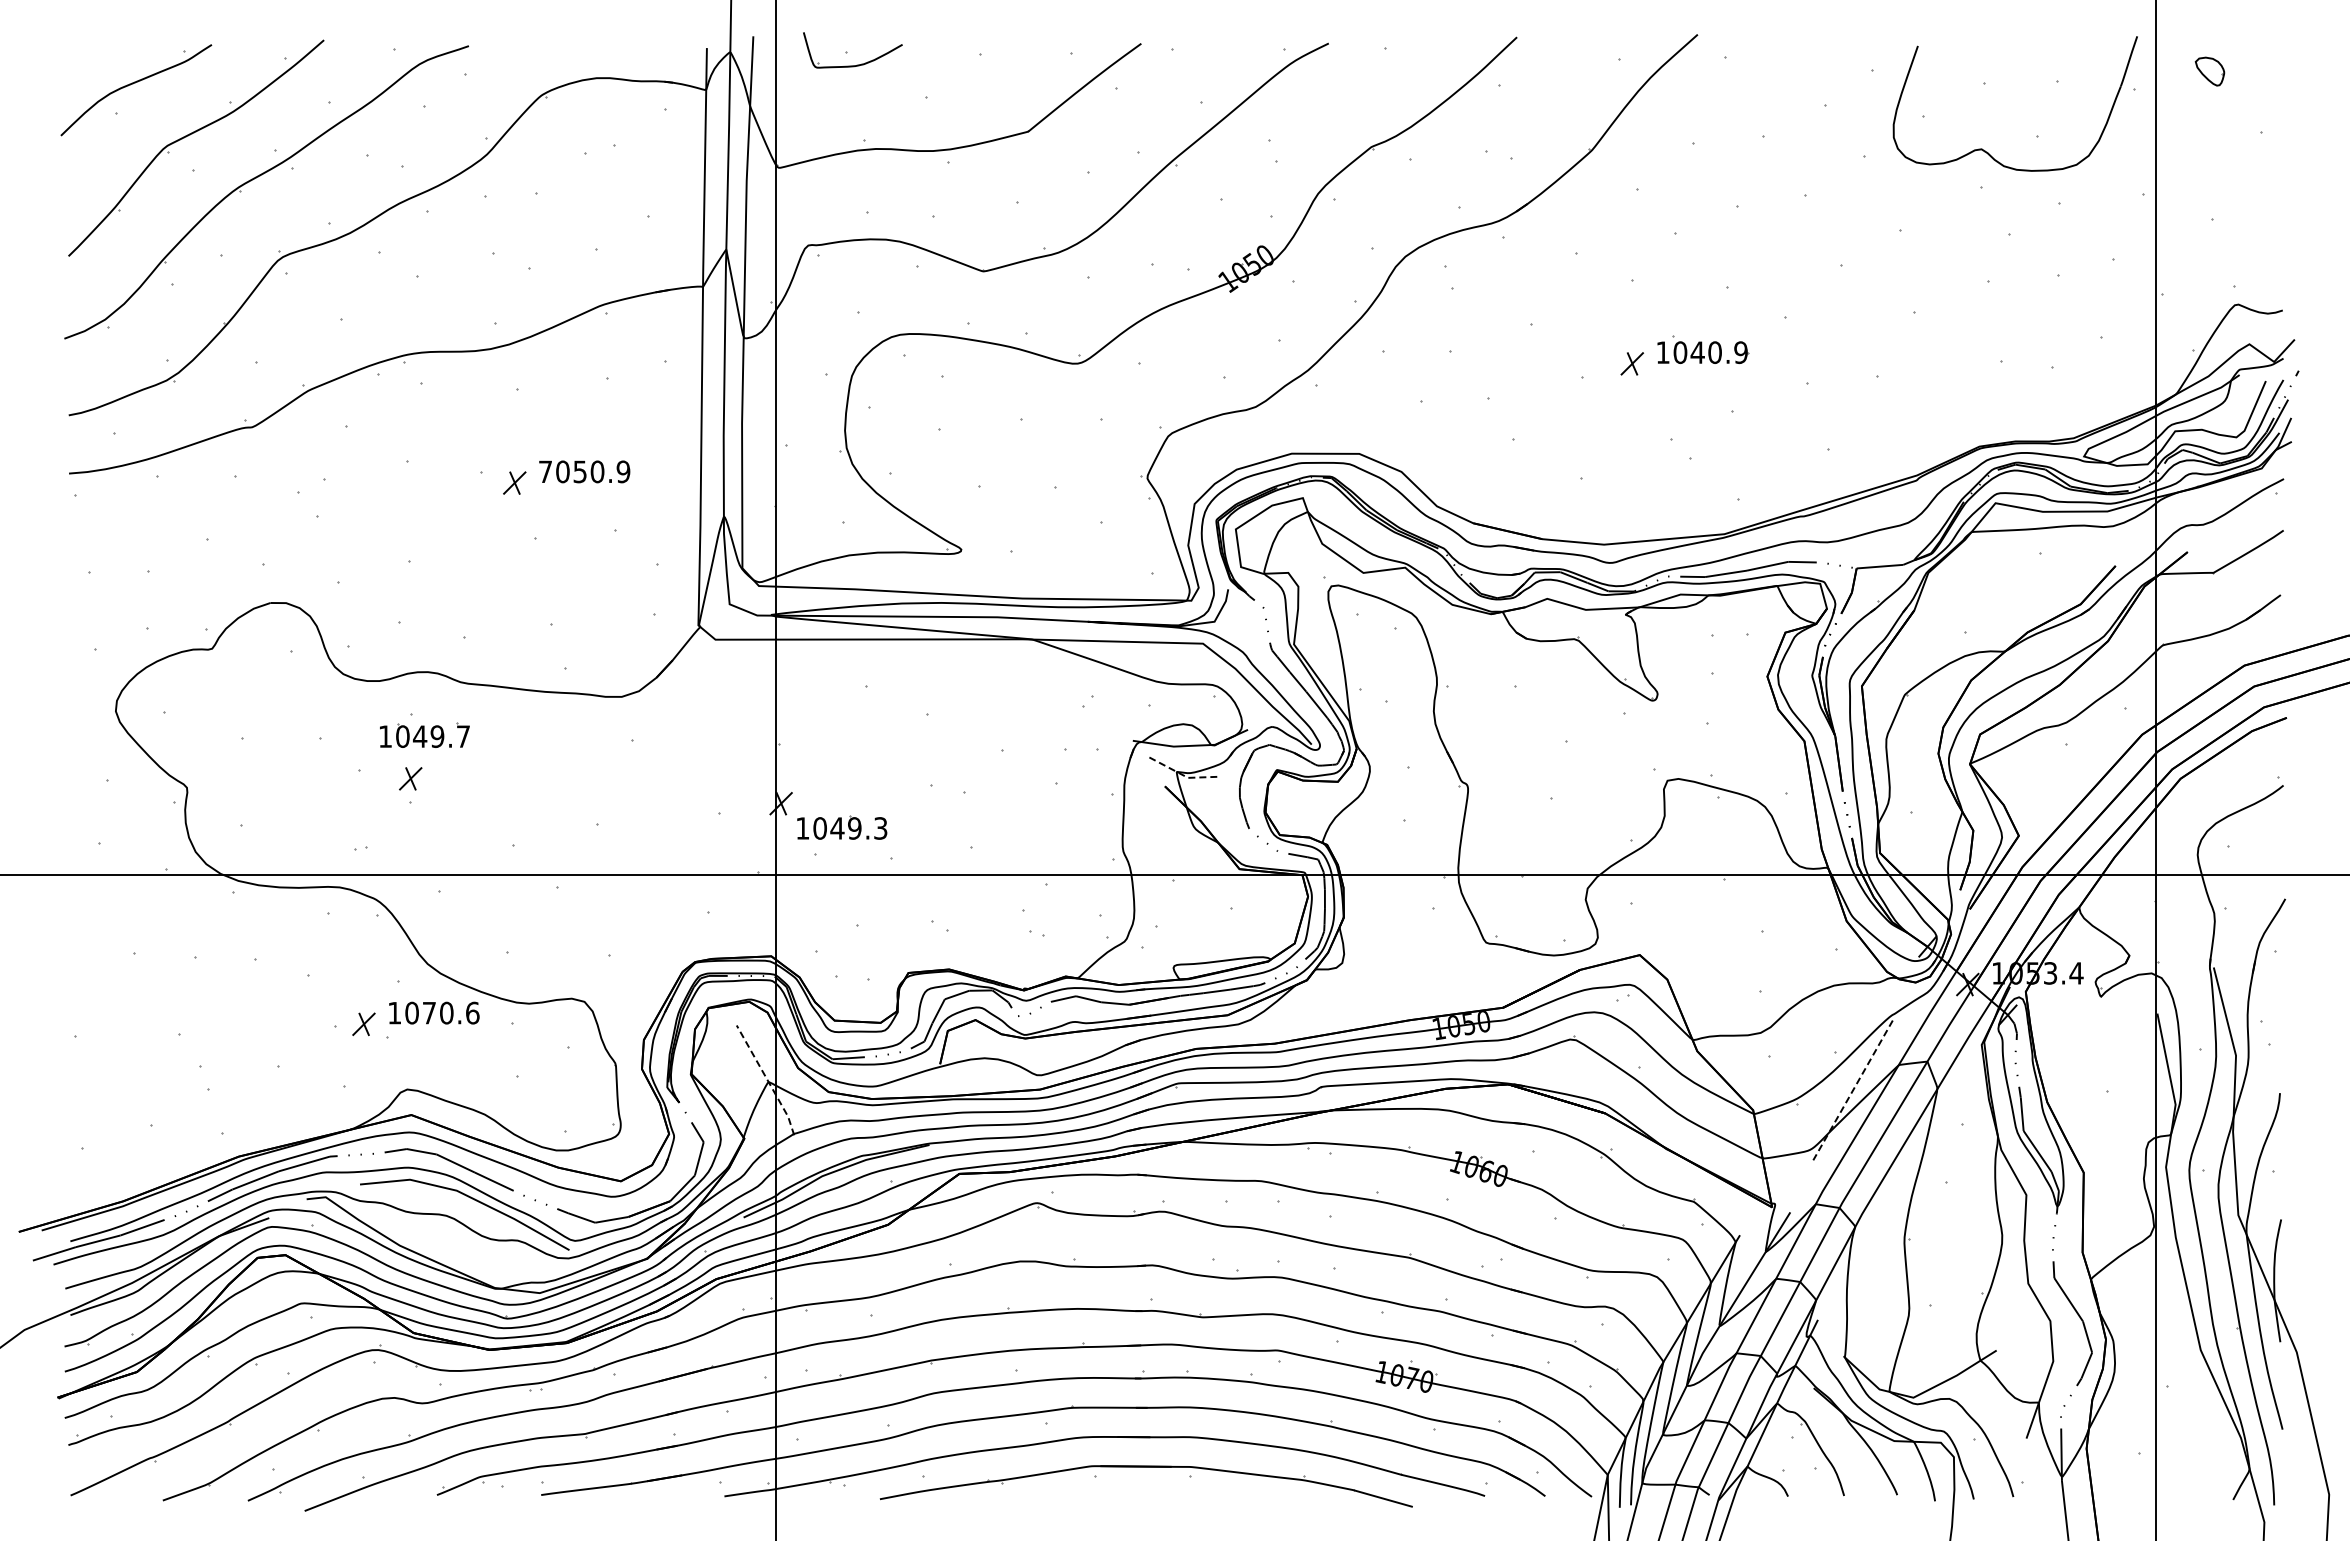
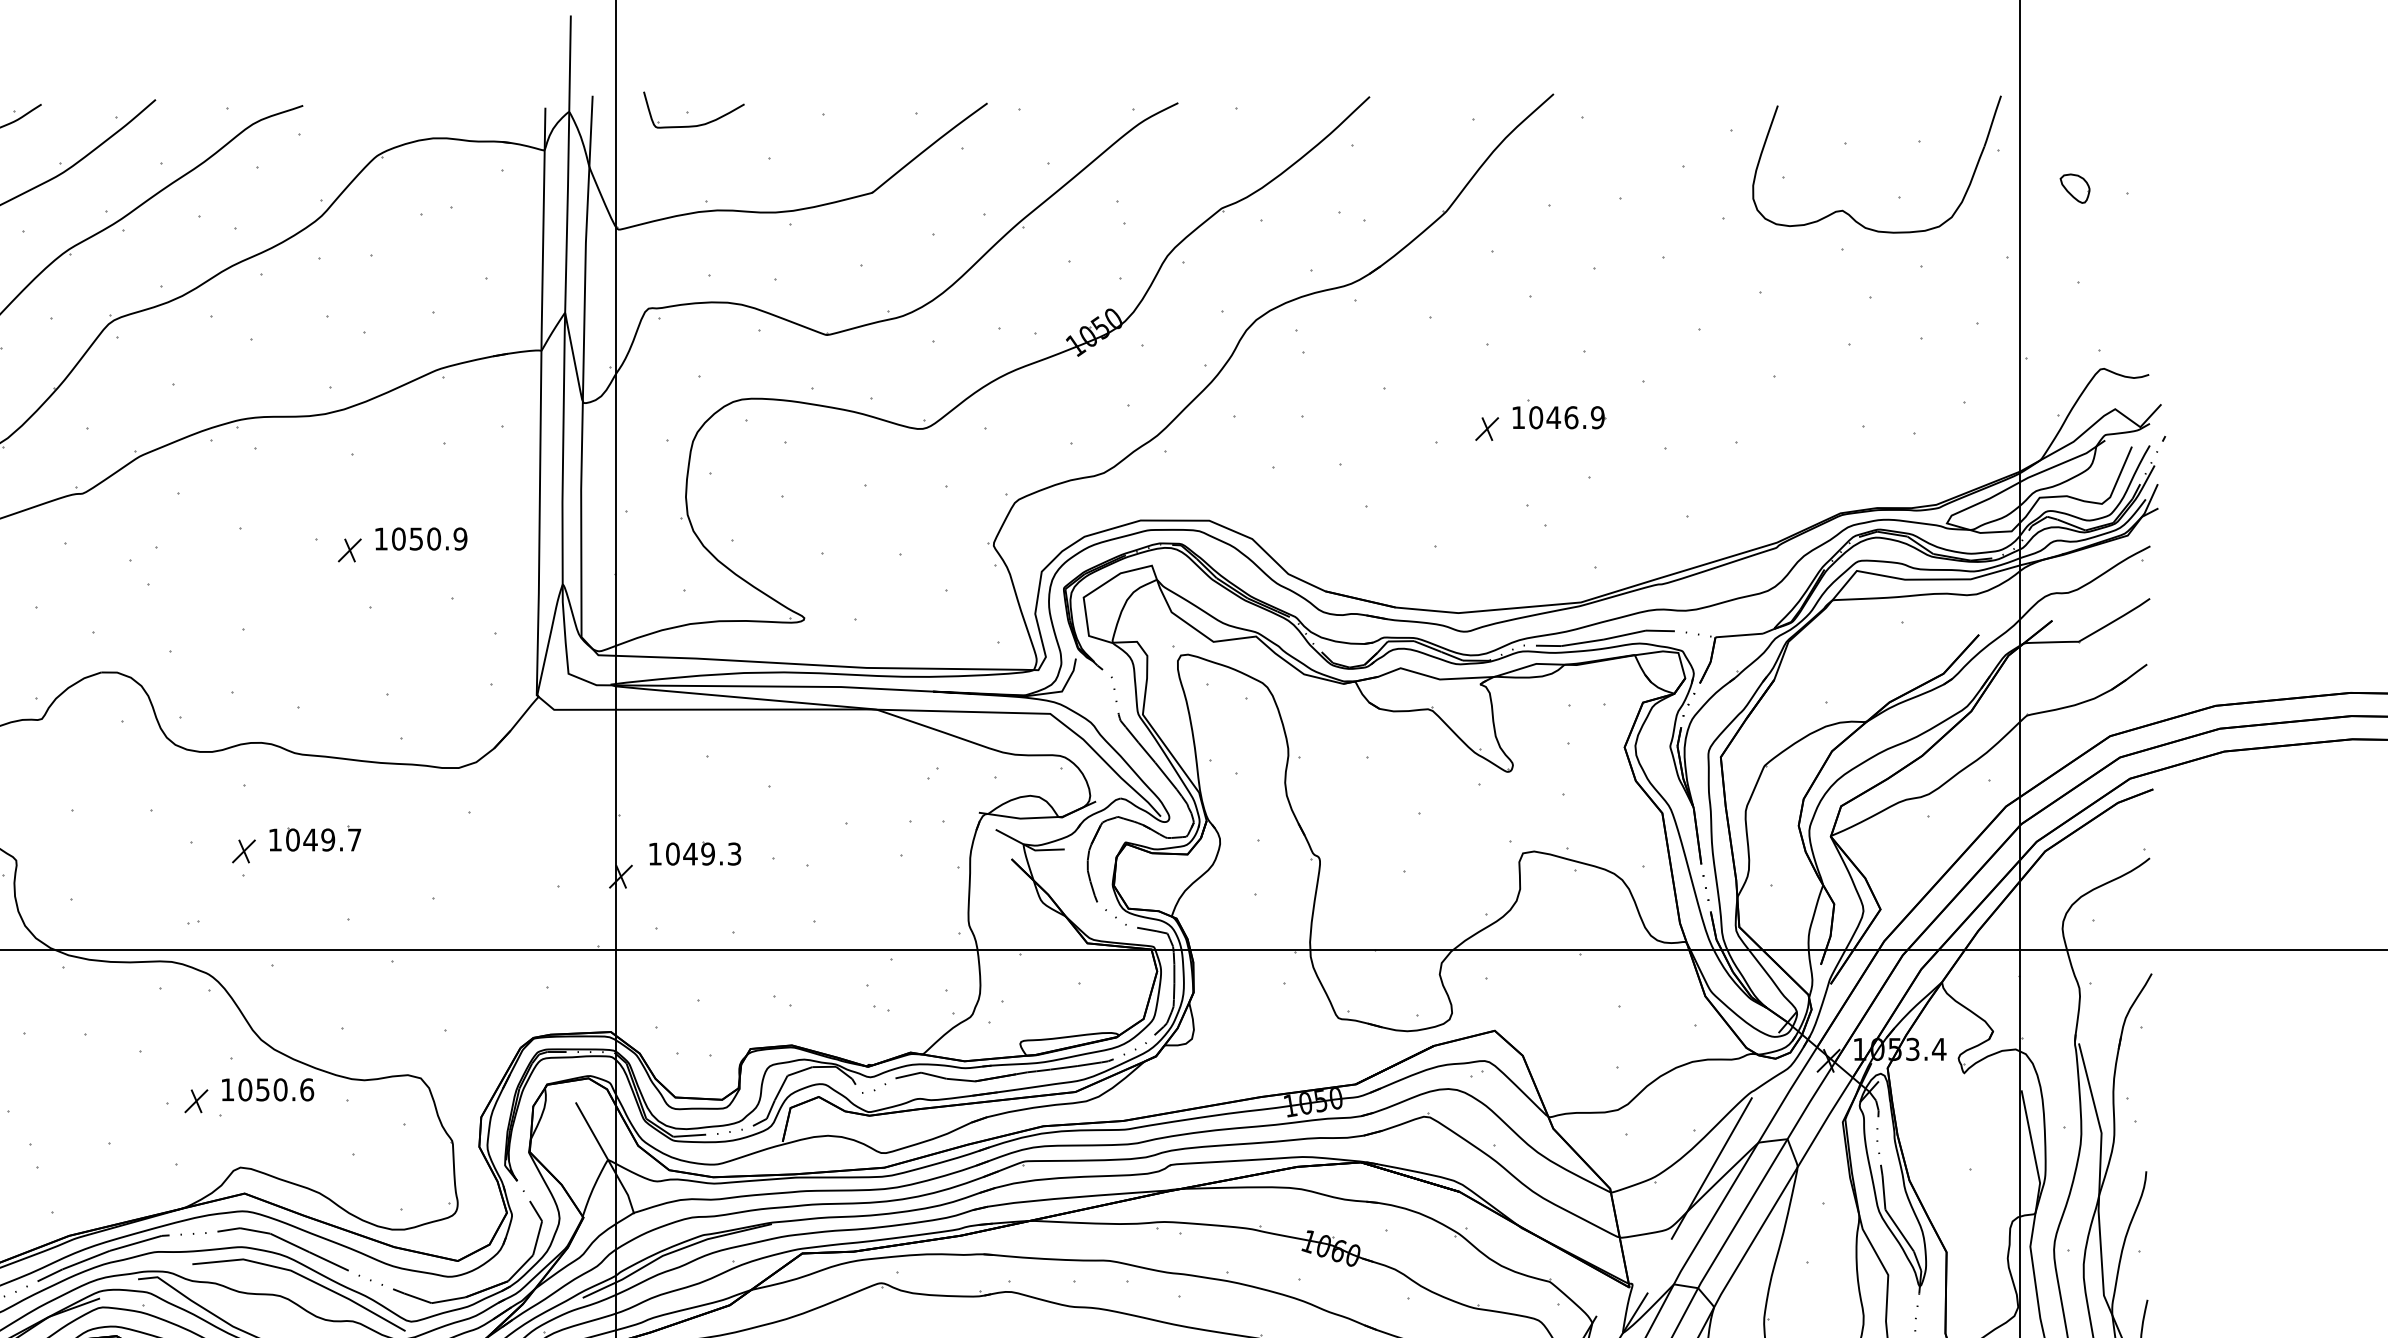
part: (2209, 71) -> (2074, 188), moved
text: (1715, 352) -> (1571, 417), 1040.9 -> 1046.9
text: (545, 471) -> (381, 538), 7050.9 -> 1050.9
part: (424, 734) -> (314, 837), moved
line: (1182, 775) -> (1029, 848), dashed -> solid
part: (842, 827) -> (695, 853), moved
text: (429, 1013) -> (263, 1090), 1070.6 -> 1050.6
line: (767, 1080) -> (607, 1158), dashed -> solid
line: (1852, 1090) -> (1711, 1168), dashed -> solid

